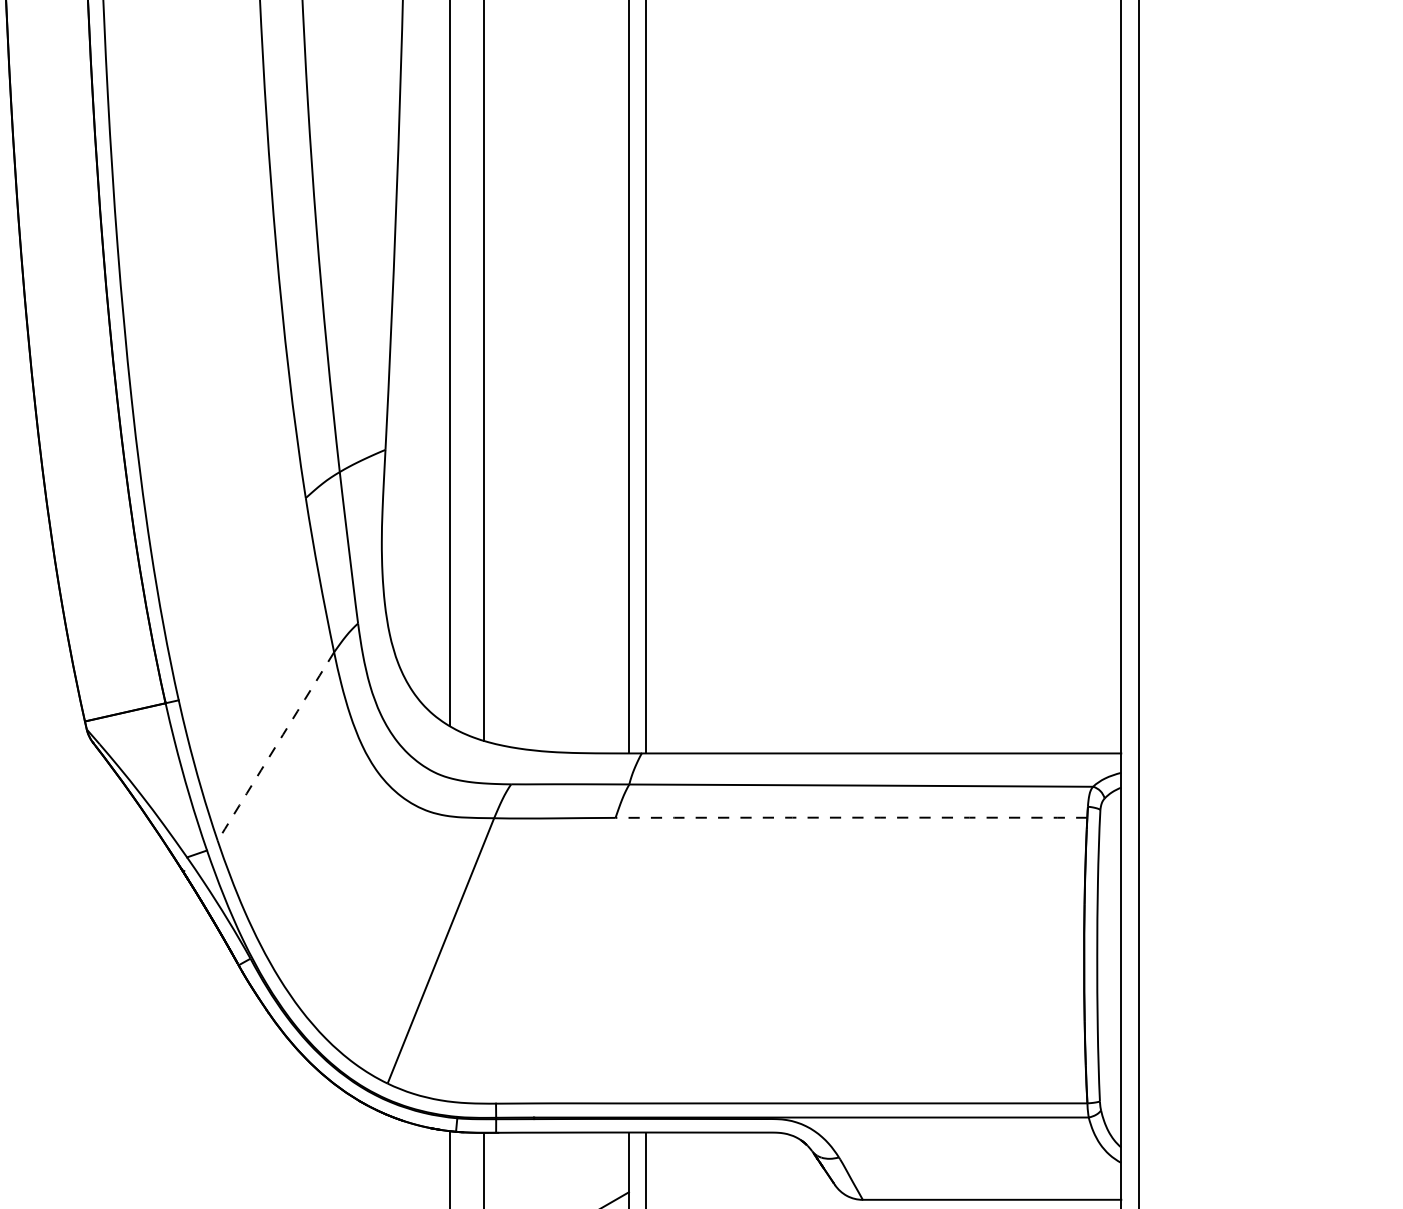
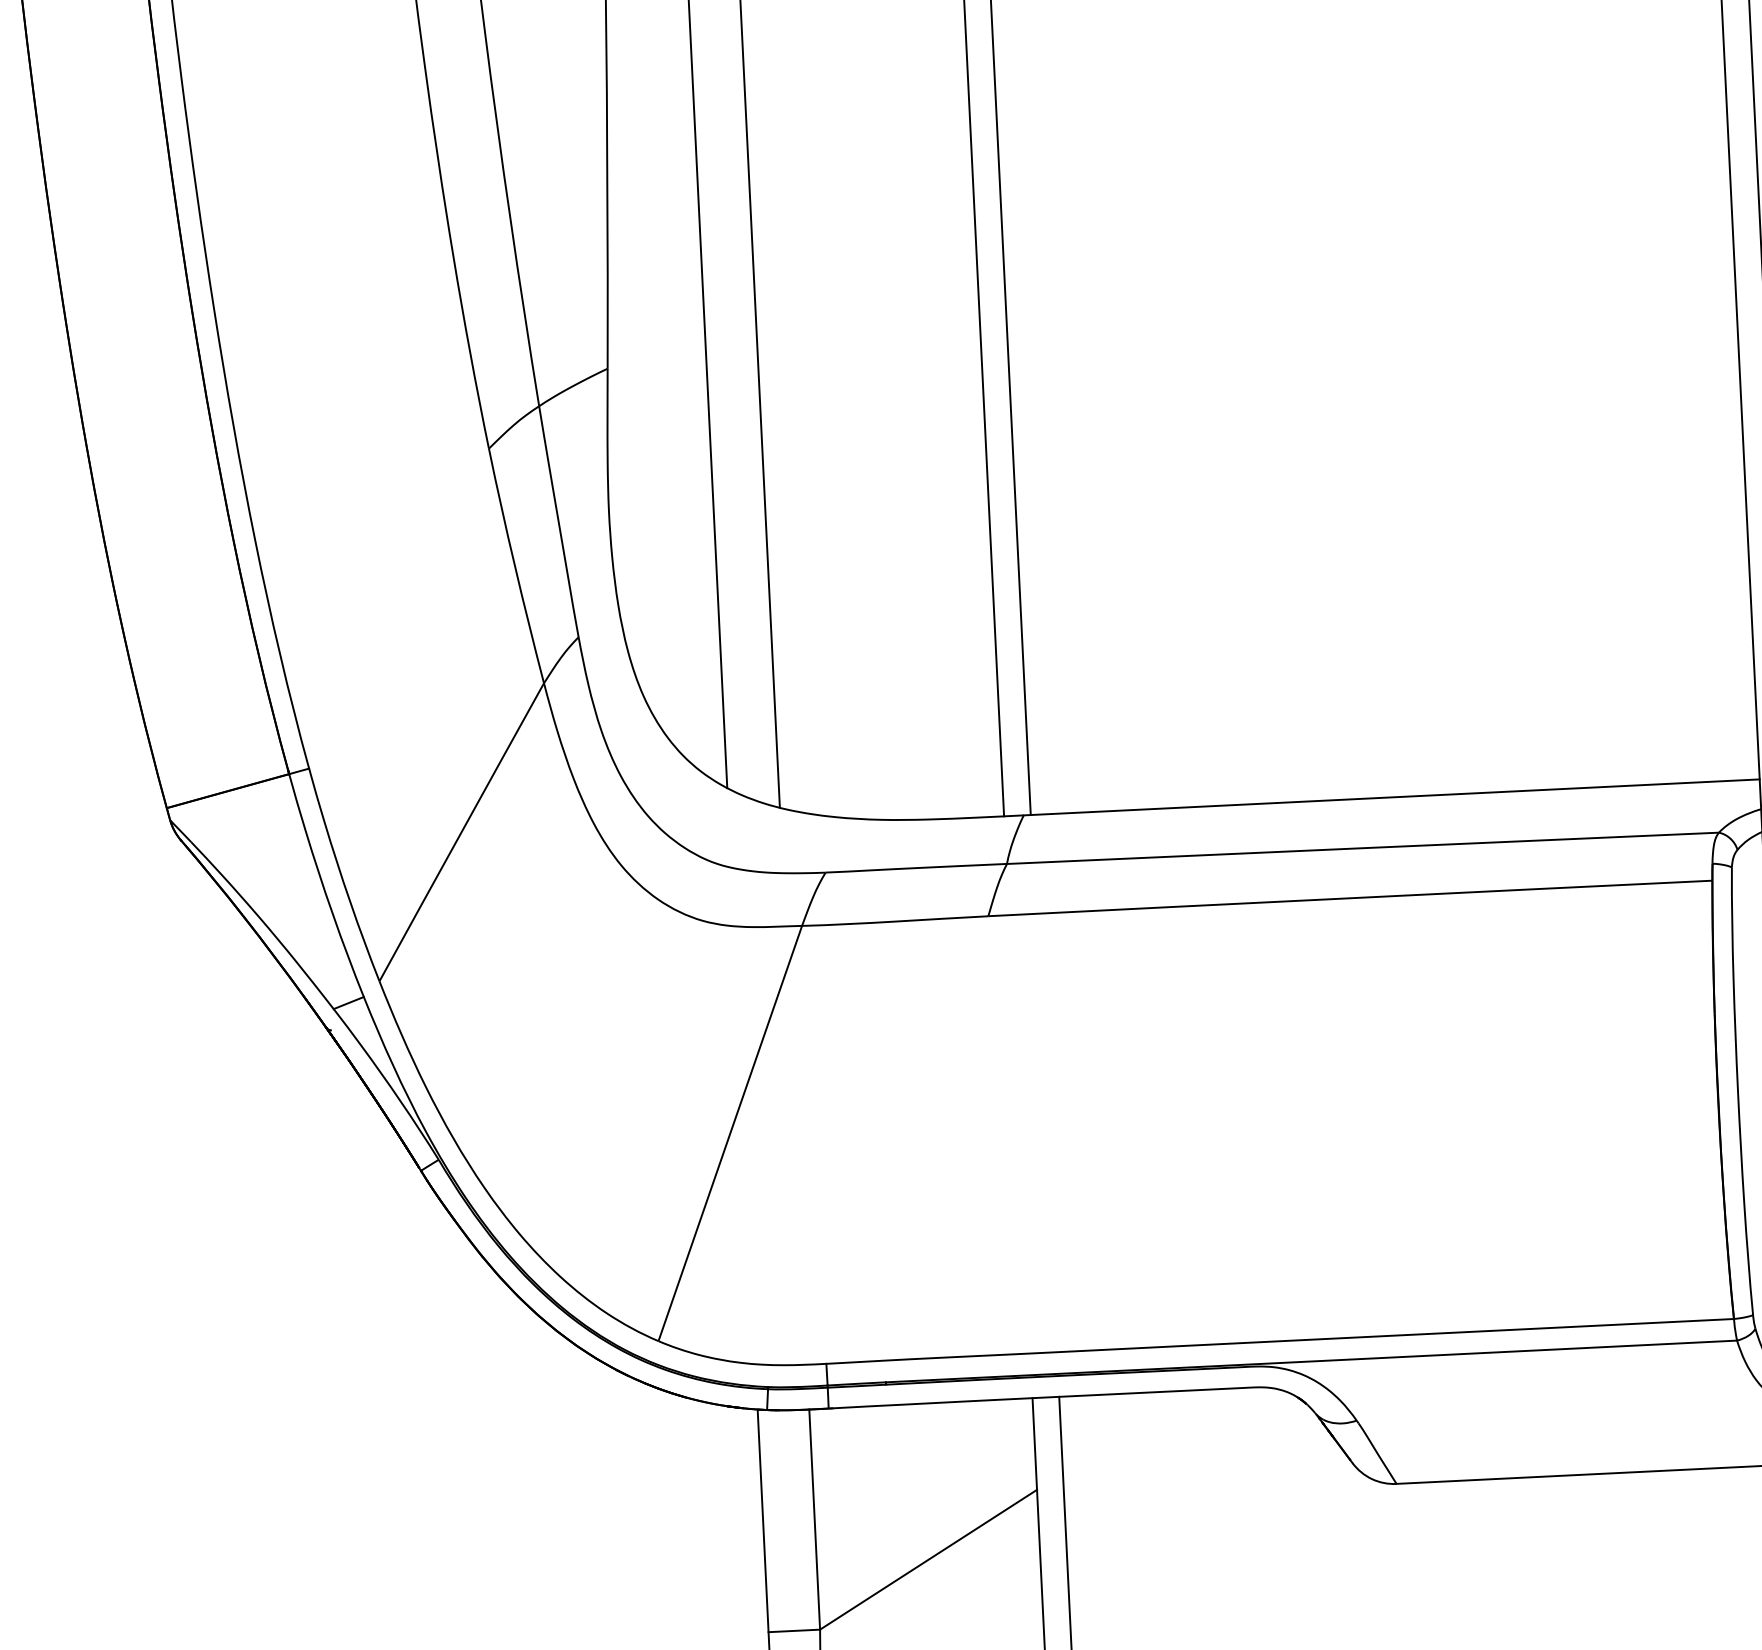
arc: (275, 746) -> (461, 832), dashed -> solid
arc: (851, 817) -> (1350, 897), dashed -> solid

